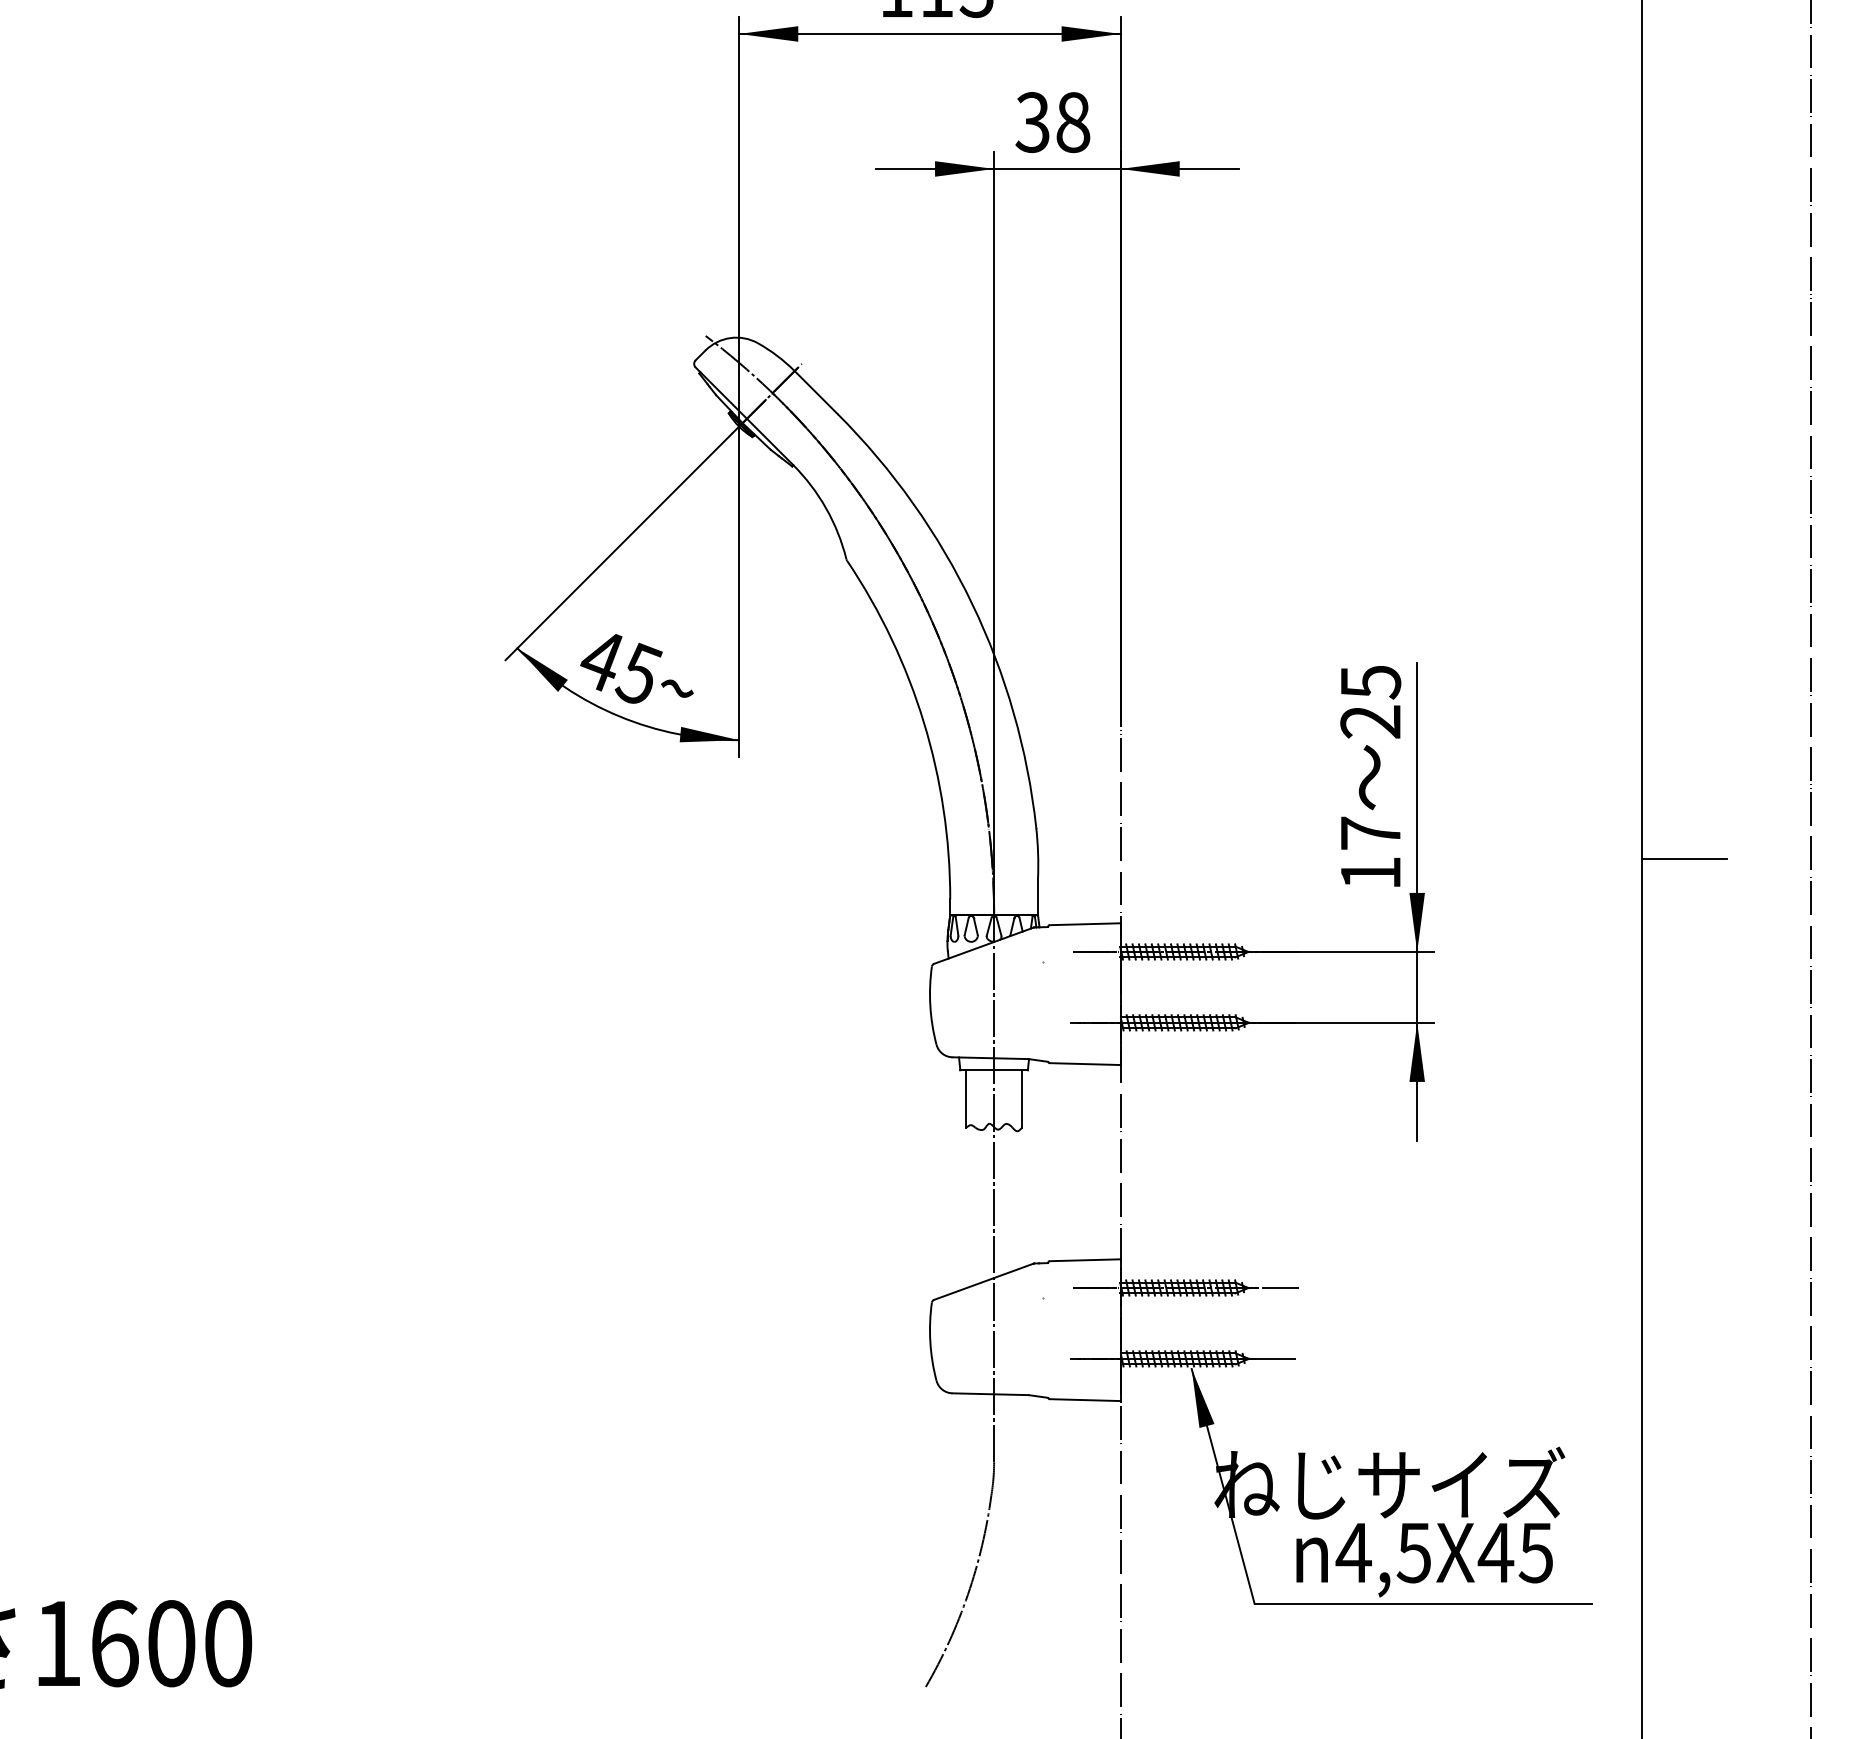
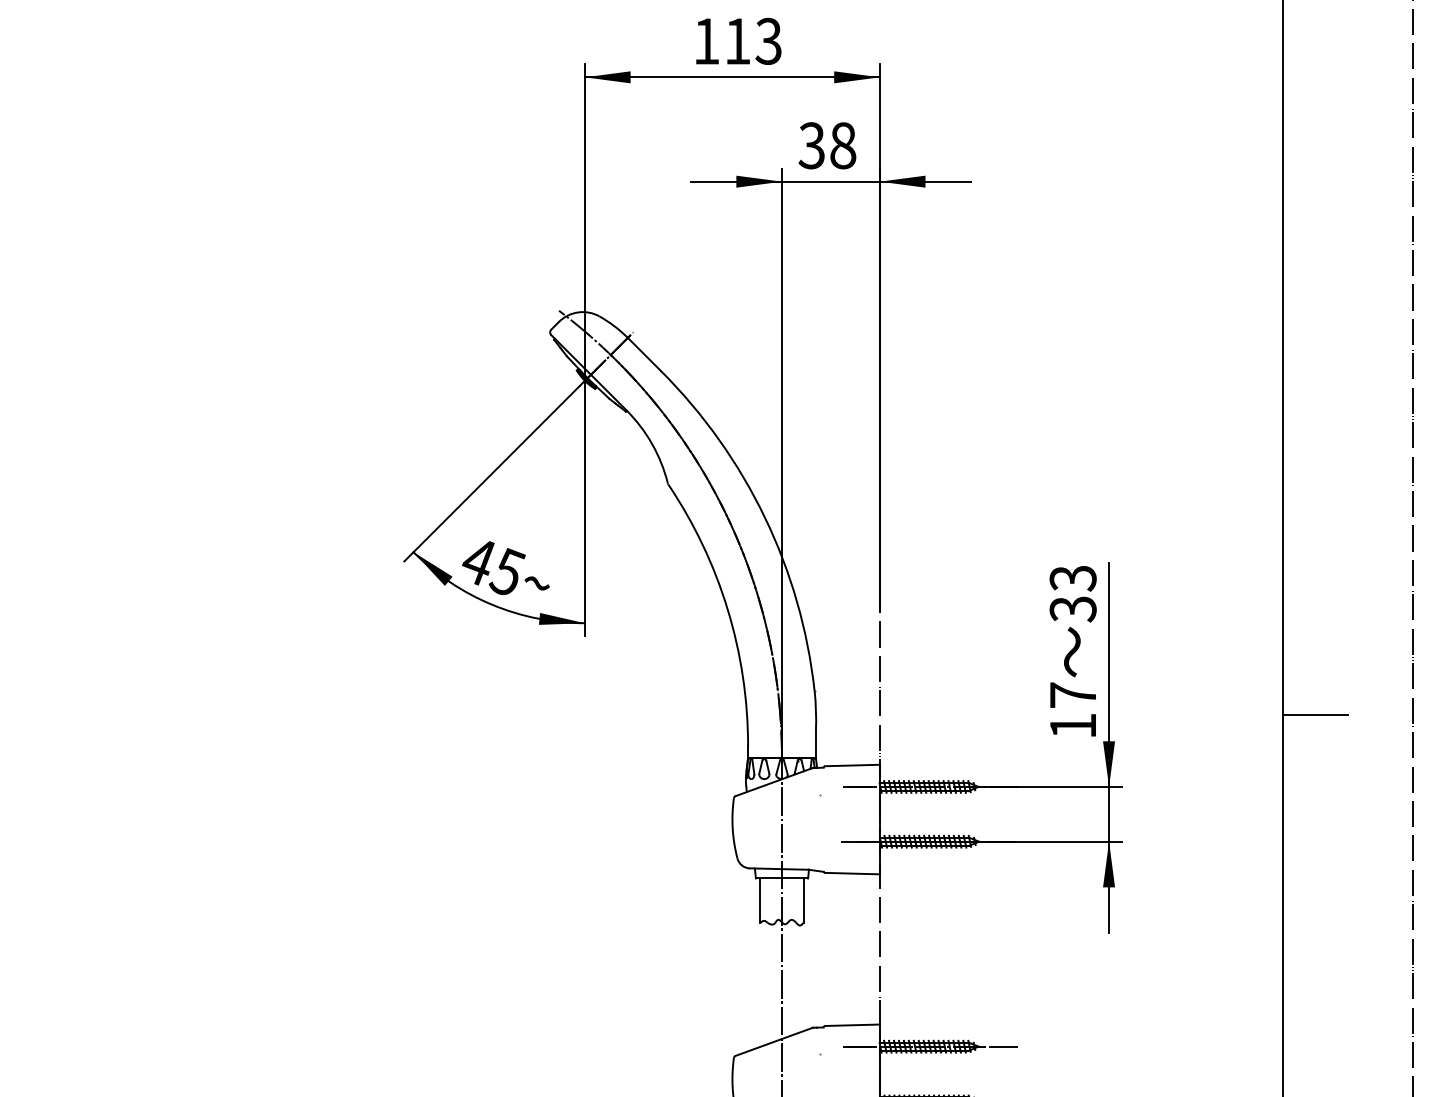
text: (1370, 702) -> (1072, 594), 25 -> 33

